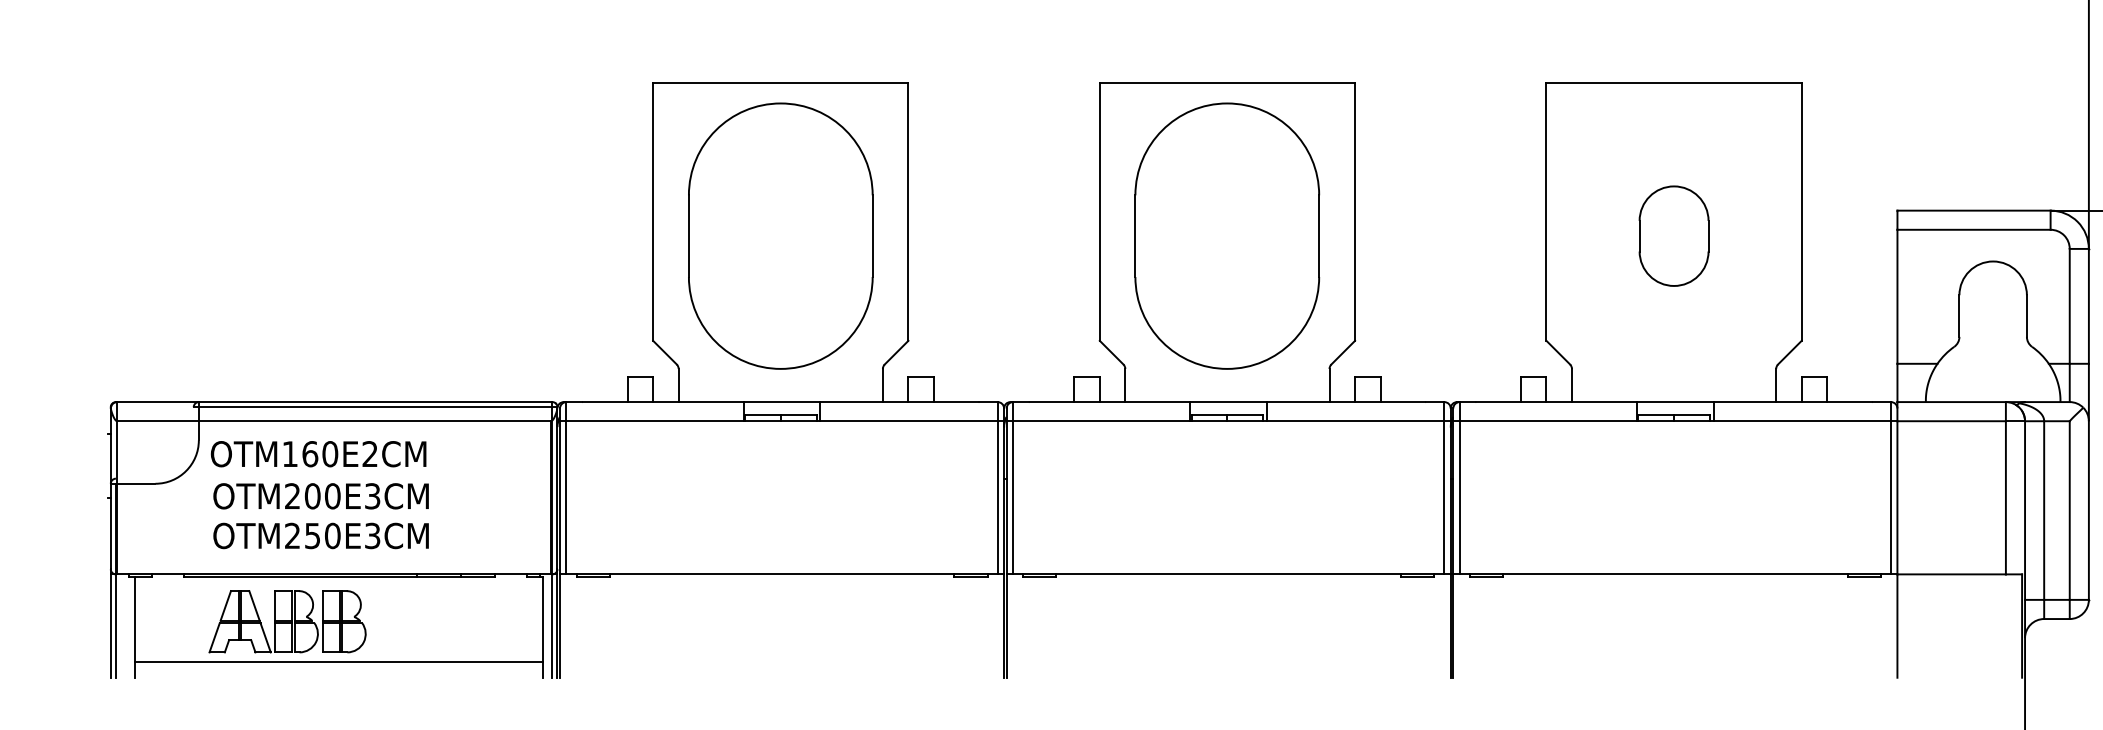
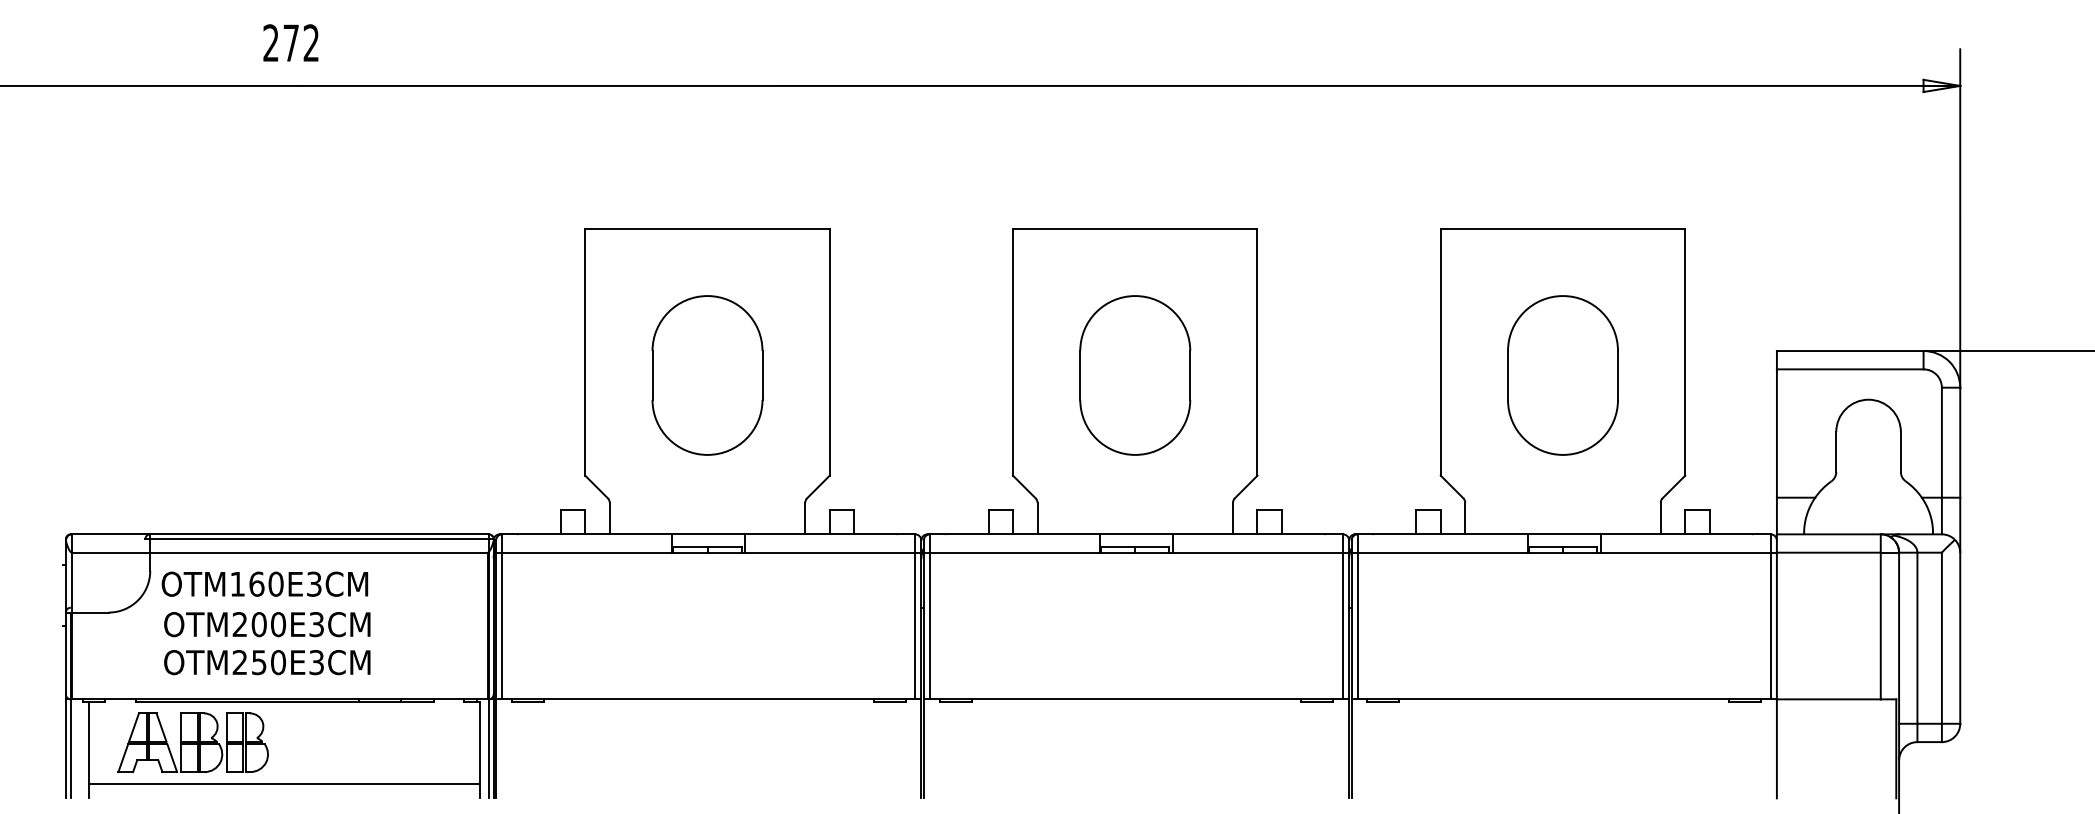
part: (780, 236) -> (707, 375), size x0.62
part: (1227, 236) -> (1135, 375), size x0.62
part: (1673, 236) -> (1562, 375), size x1.67
text: (370, 453) -> (314, 583), OTM160E2CM -> OTM160E3CM
part: (286, 621) -> (192, 742), moved

